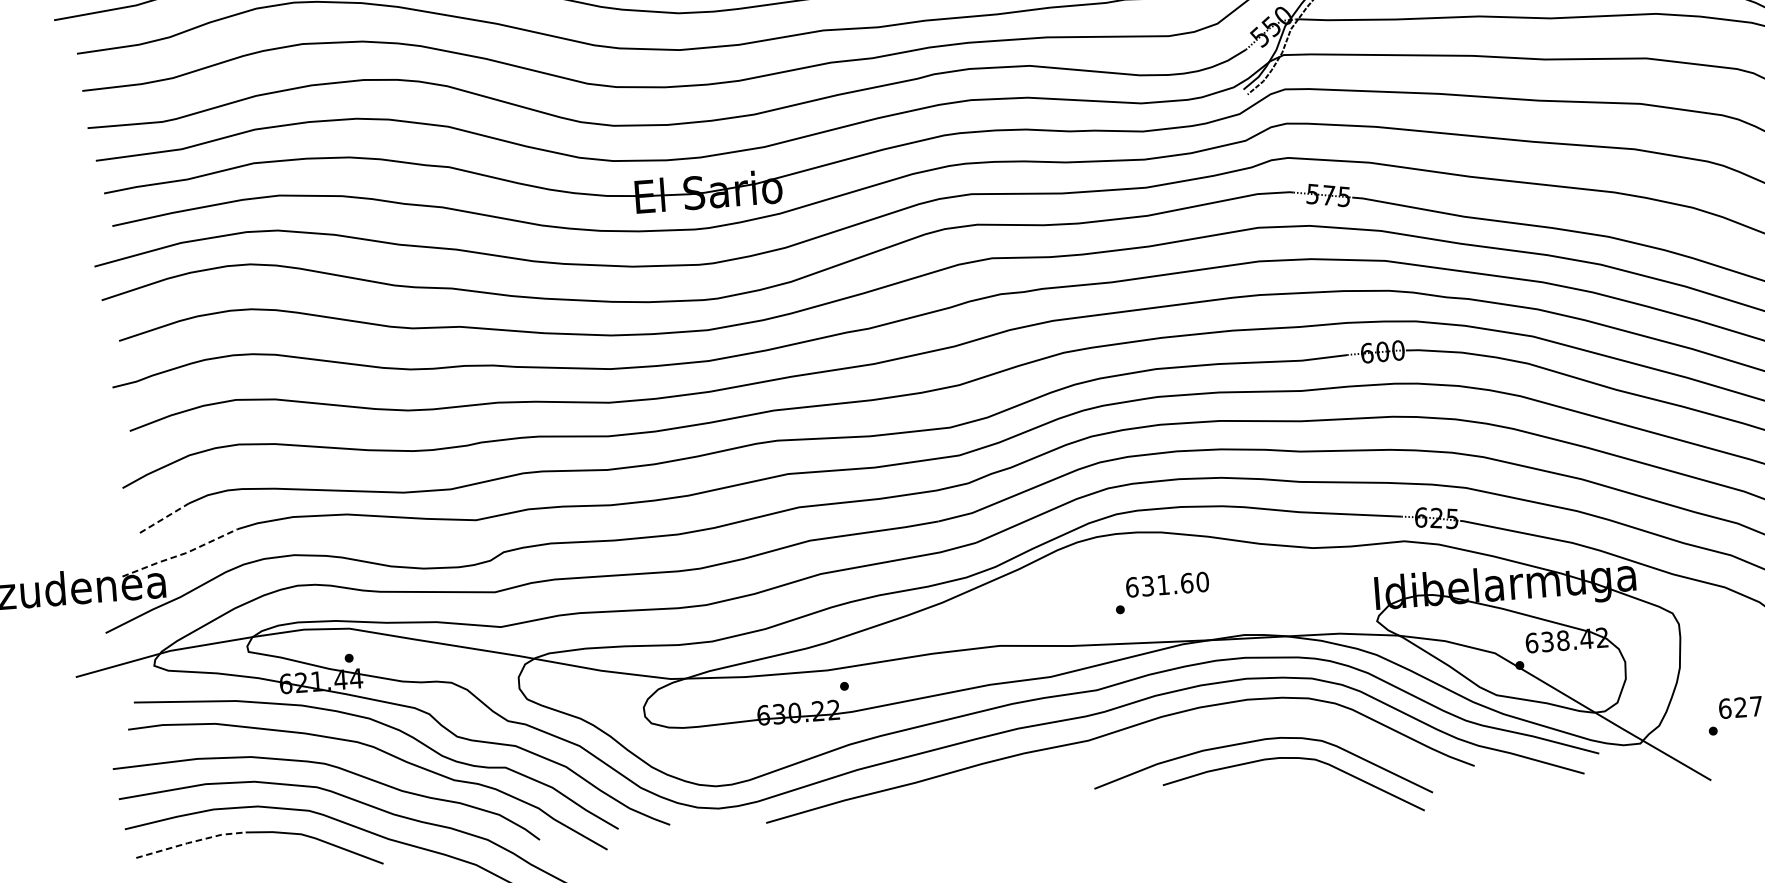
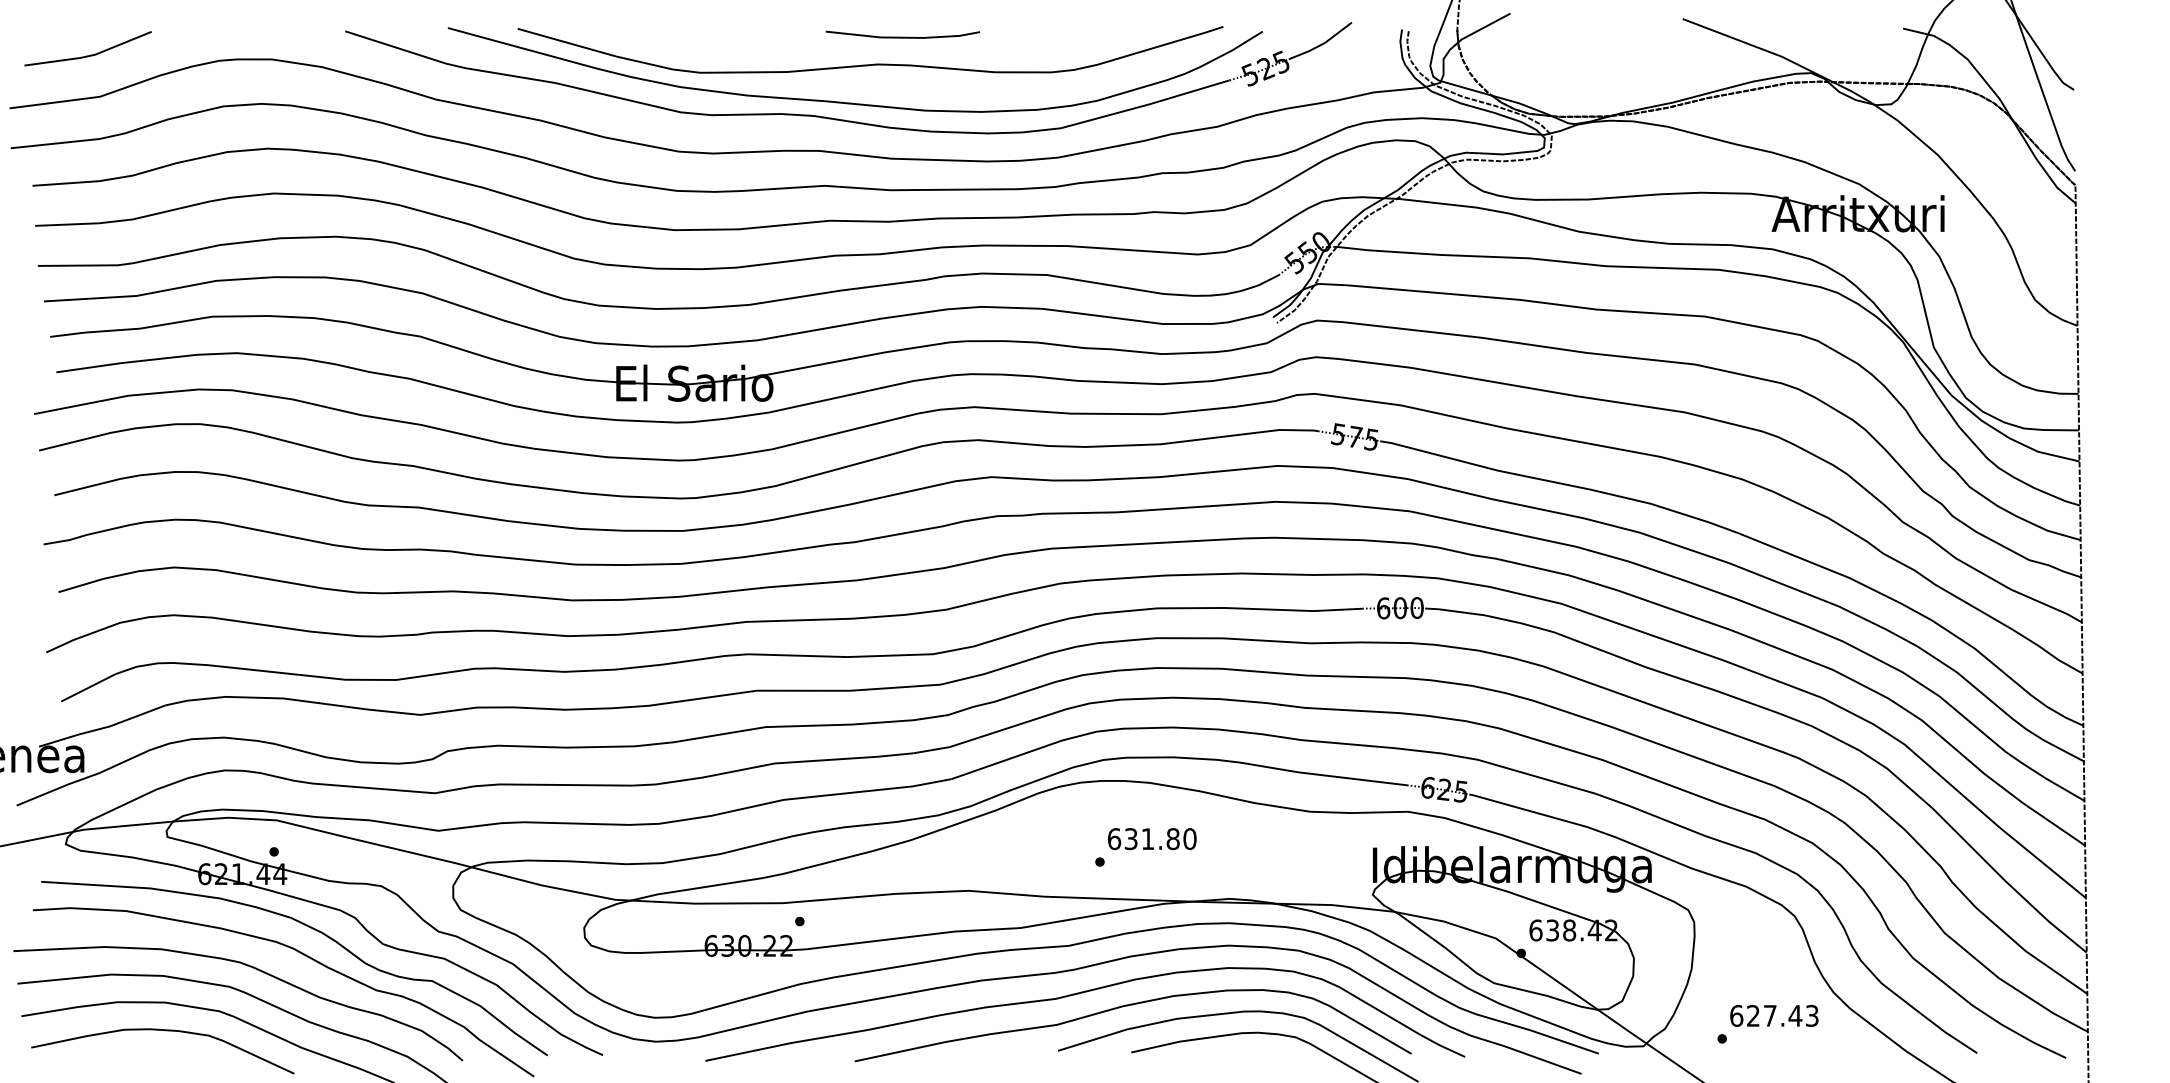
line: (164, 517) -> (88, 687), dashed -> solid
line: (181, 555) -> (103, 728), dashed -> solid
text: (1186, 582) -> (1172, 838), 631.60 -> 631.80
curve: (1157, 742) -> (1128, 1006), added
line: (189, 842) -> (89, 1035), dashed -> solid

